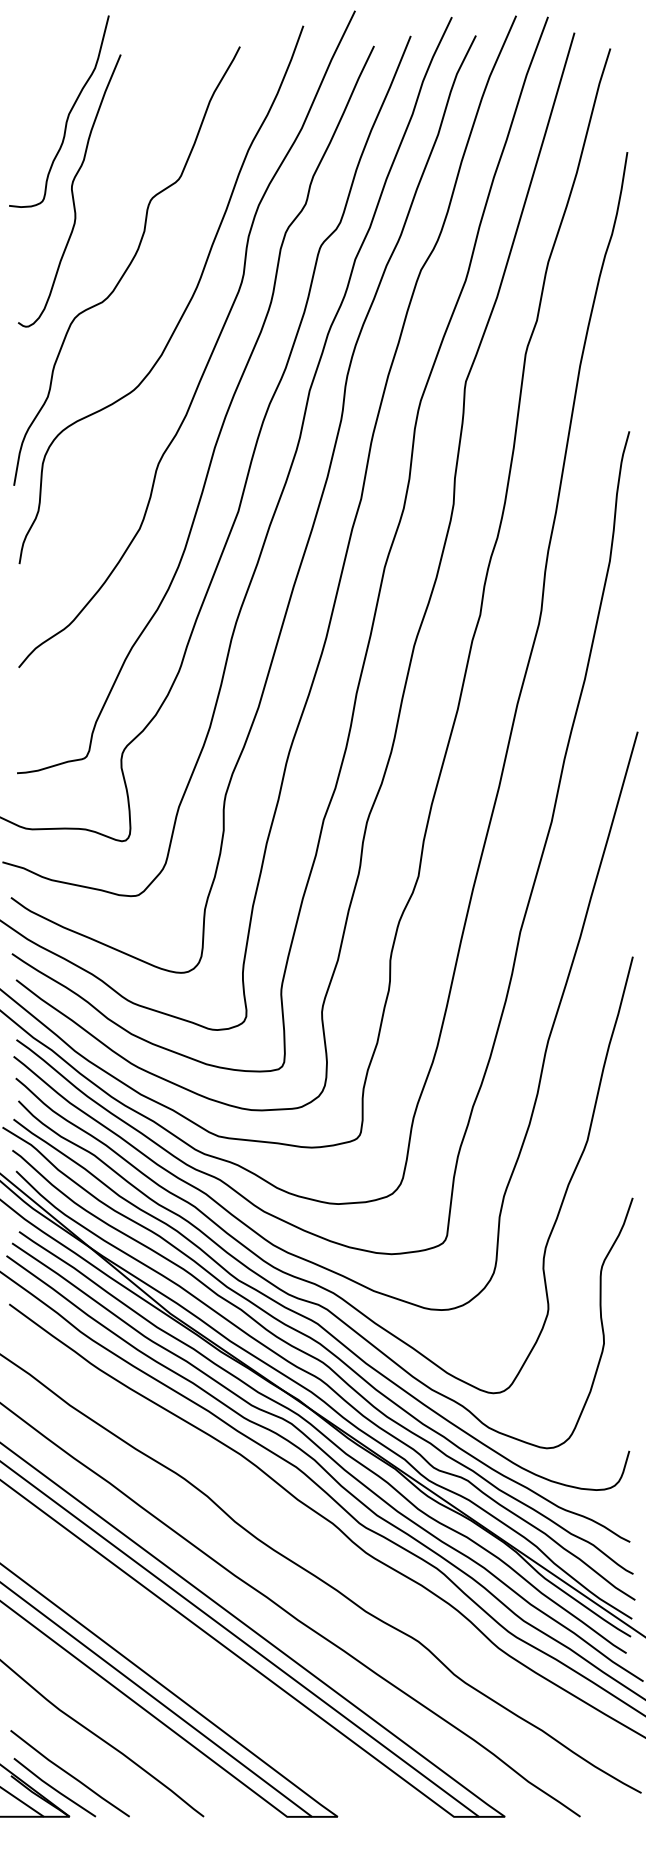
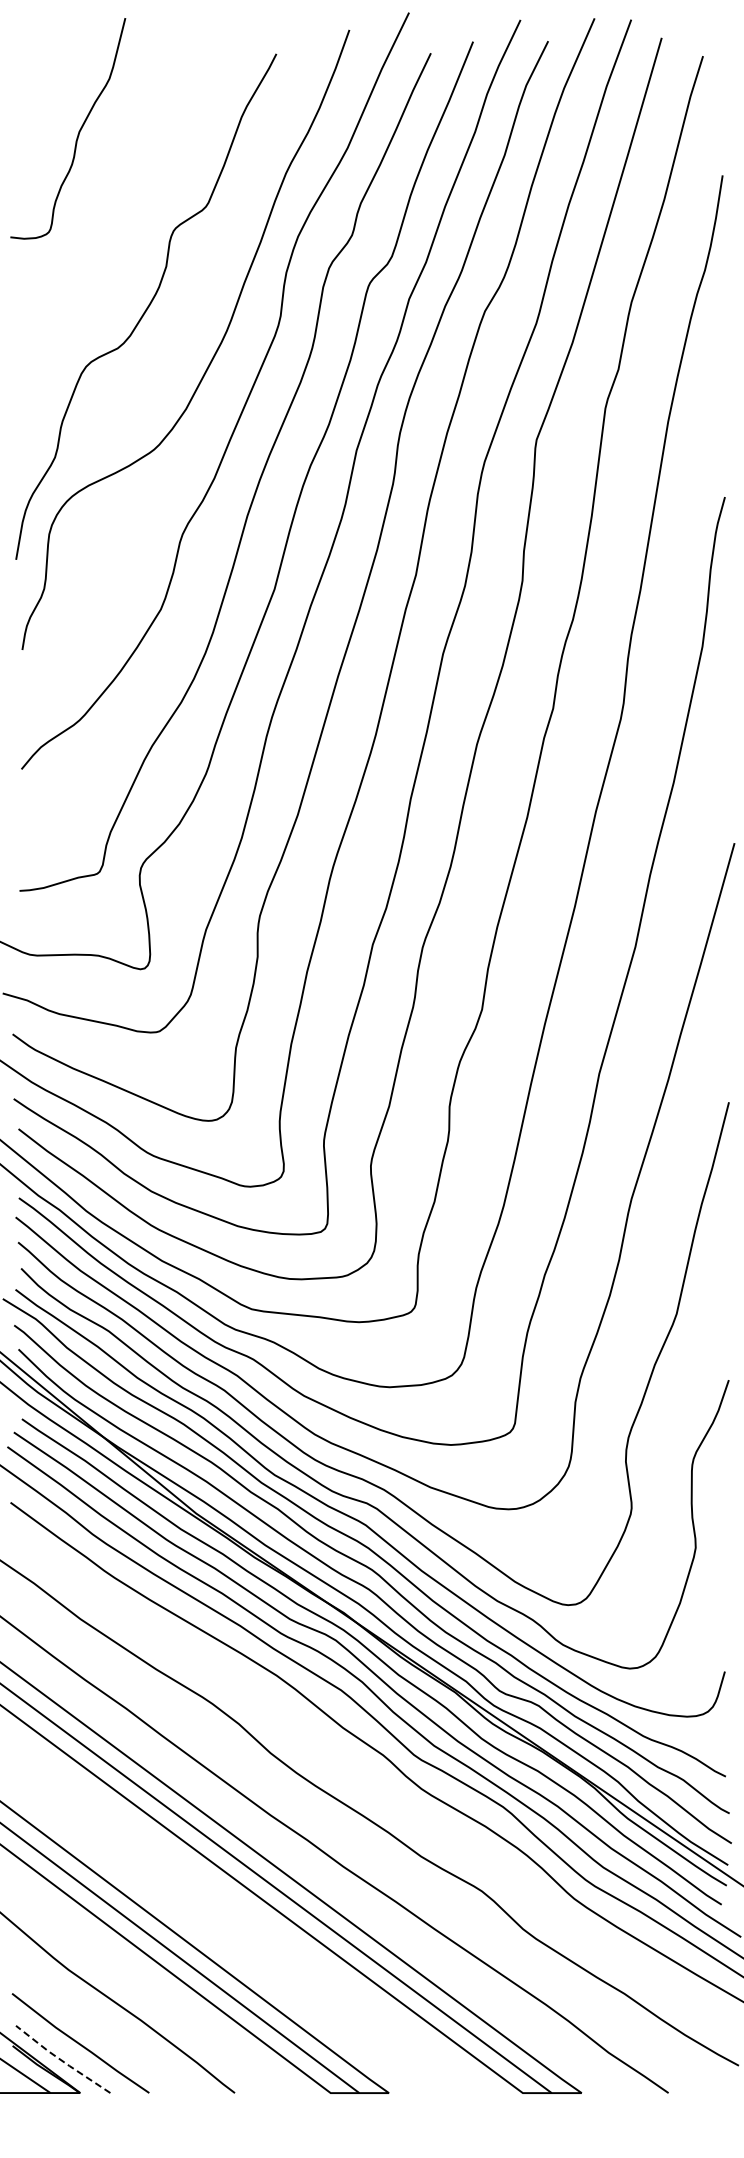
curve: (70, 189) -> (81, 218), removed
line: (54, 1788) -> (62, 2060), solid -> dashed

